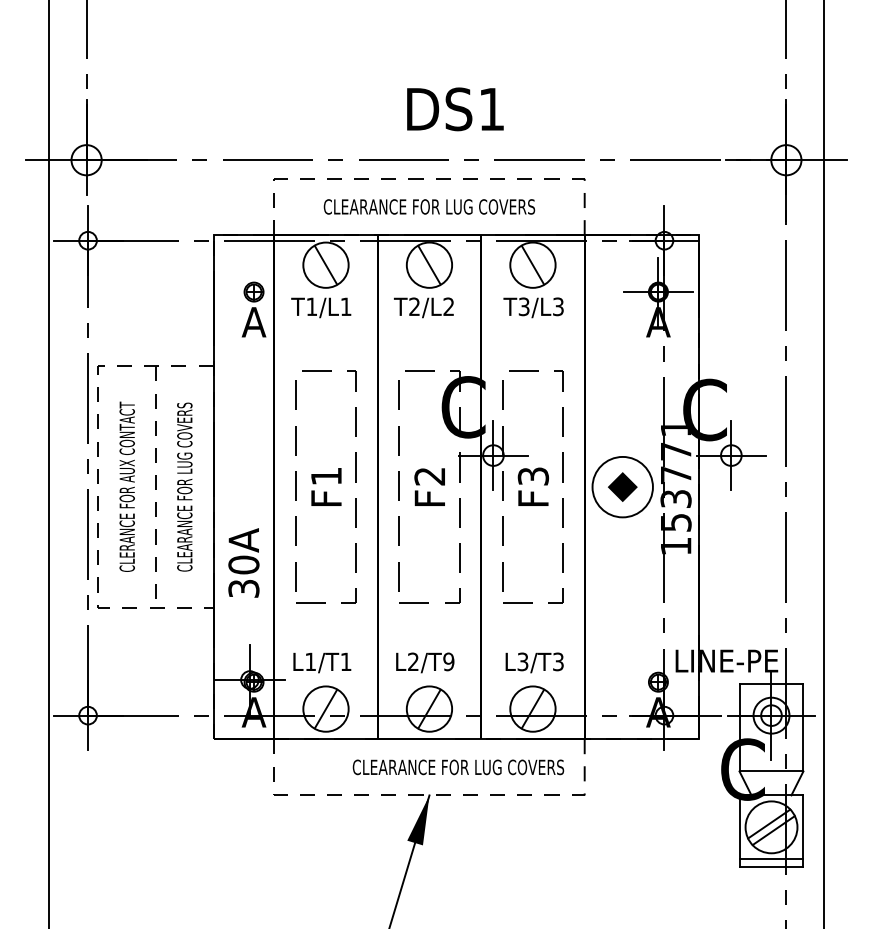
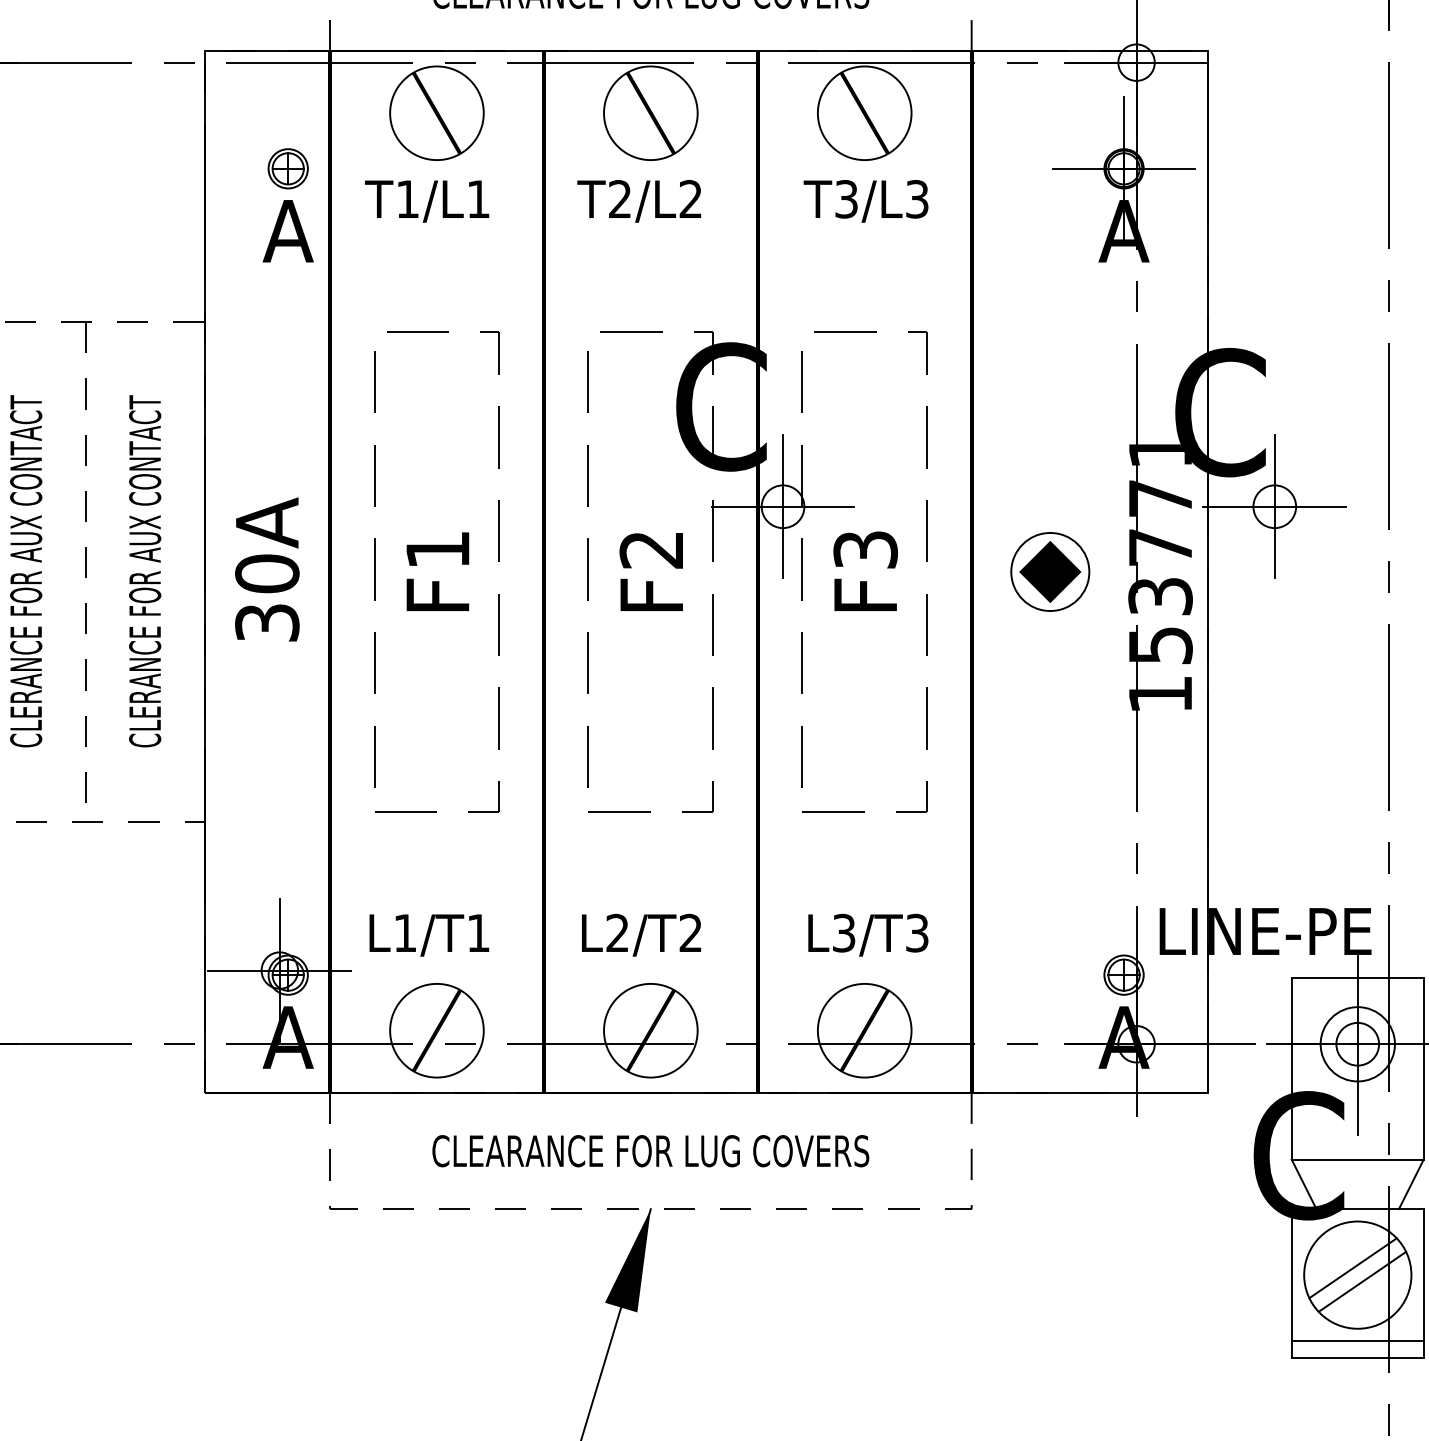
text: (184, 486) -> (144, 570), CLEARANCE FOR LUG COVERS -> CLERANCE FOR AUX CONTACT
circle: (622, 487) -> (1049, 572), size x0.62
text: (243, 562) -> (266, 568), moved
text: (448, 661) -> (690, 932), L2/T9 -> L2/T2
text: (458, 767) -> (650, 1151), moved

